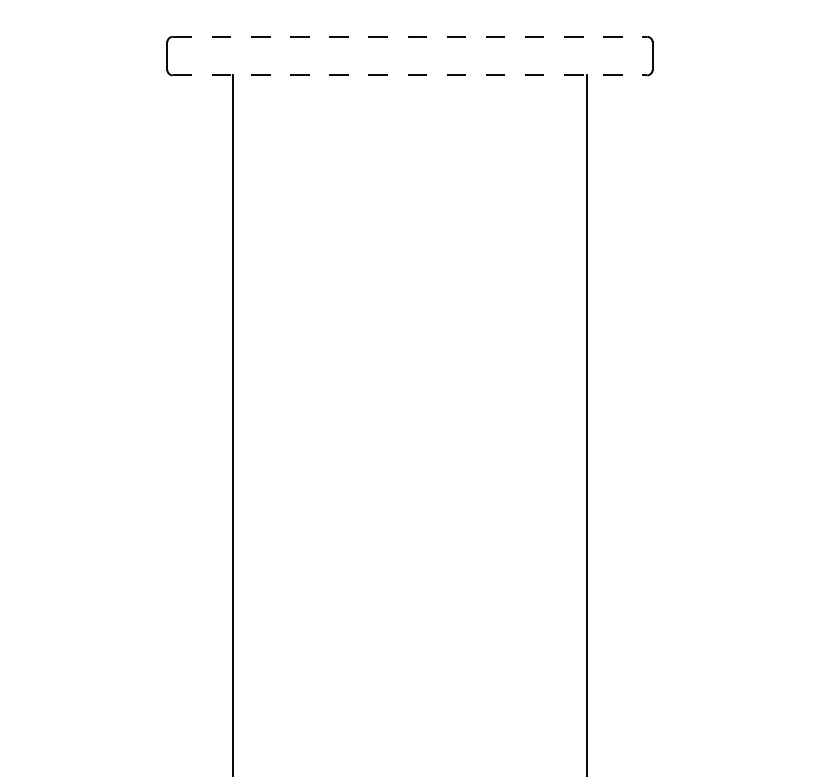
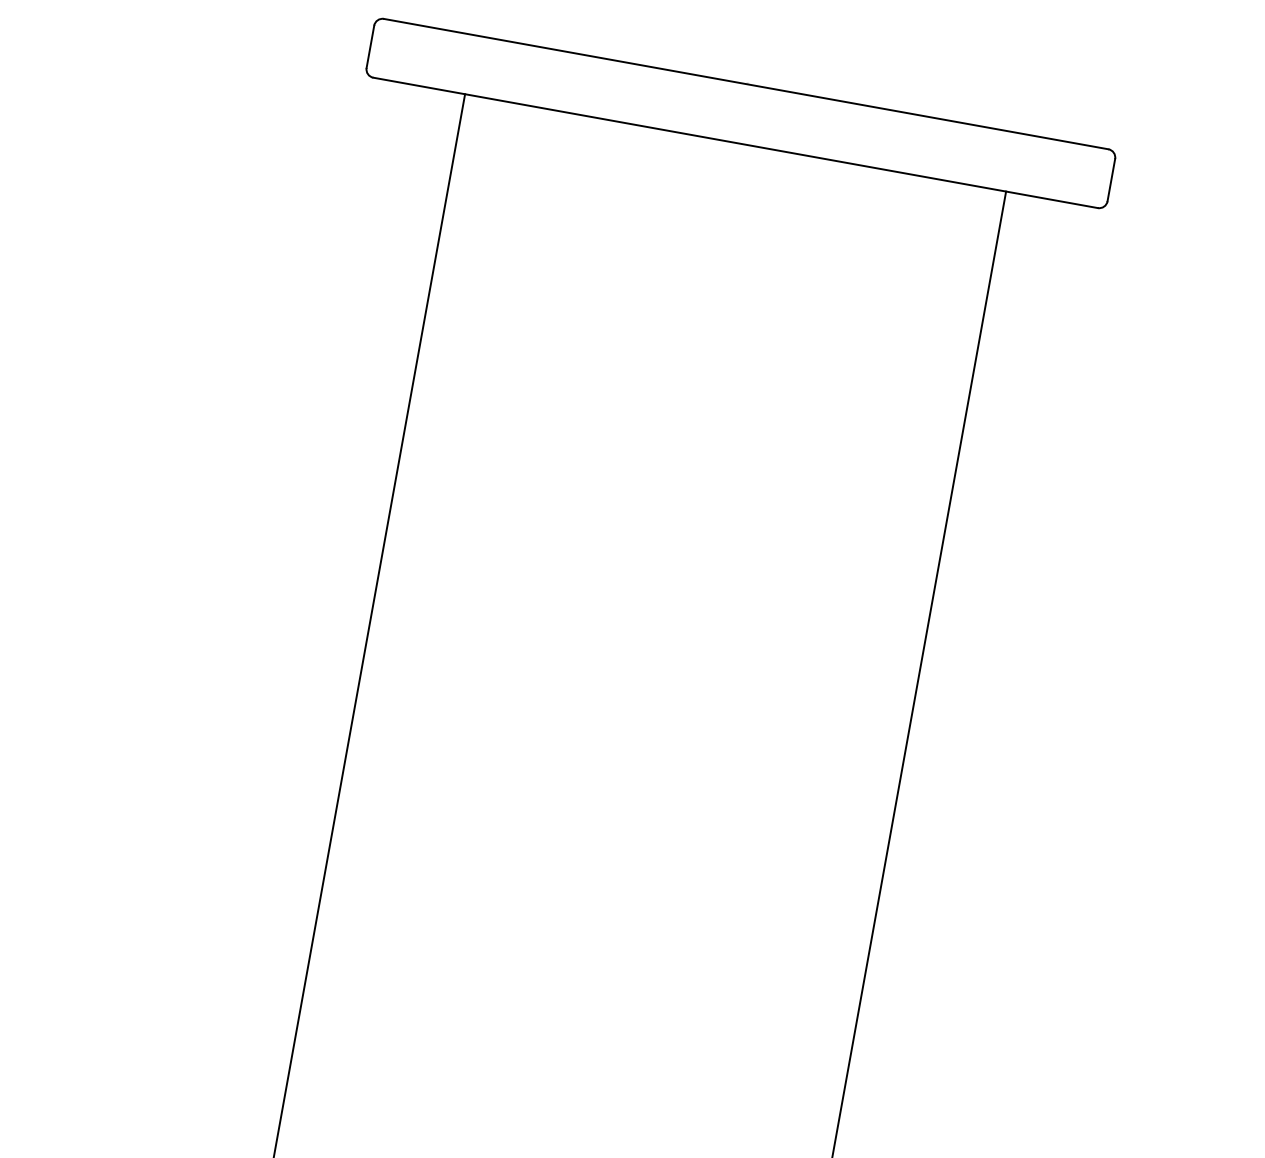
line: (410, 36) -> (747, 83), dashed -> solid
line: (410, 75) -> (736, 143), dashed -> solid

